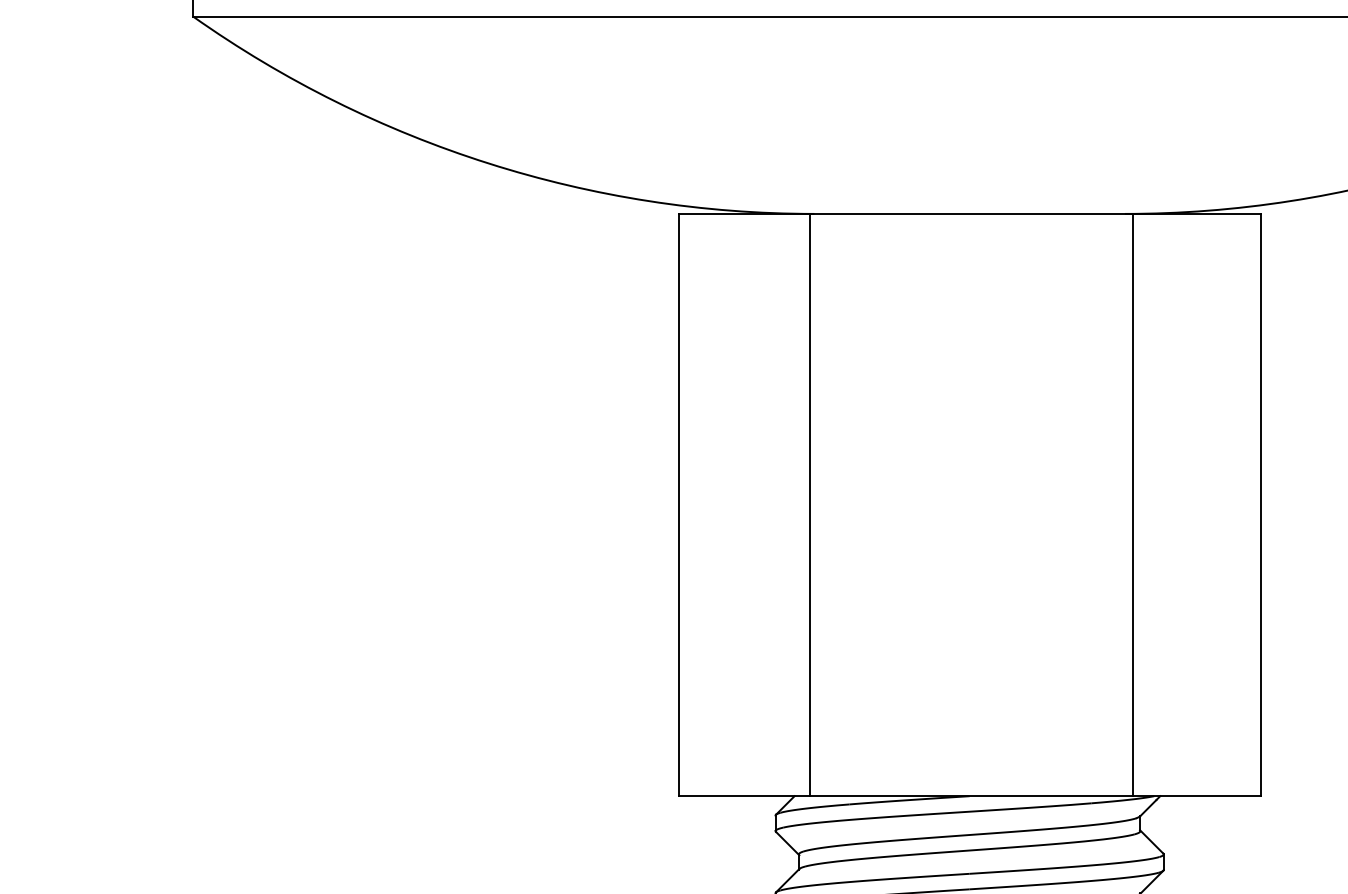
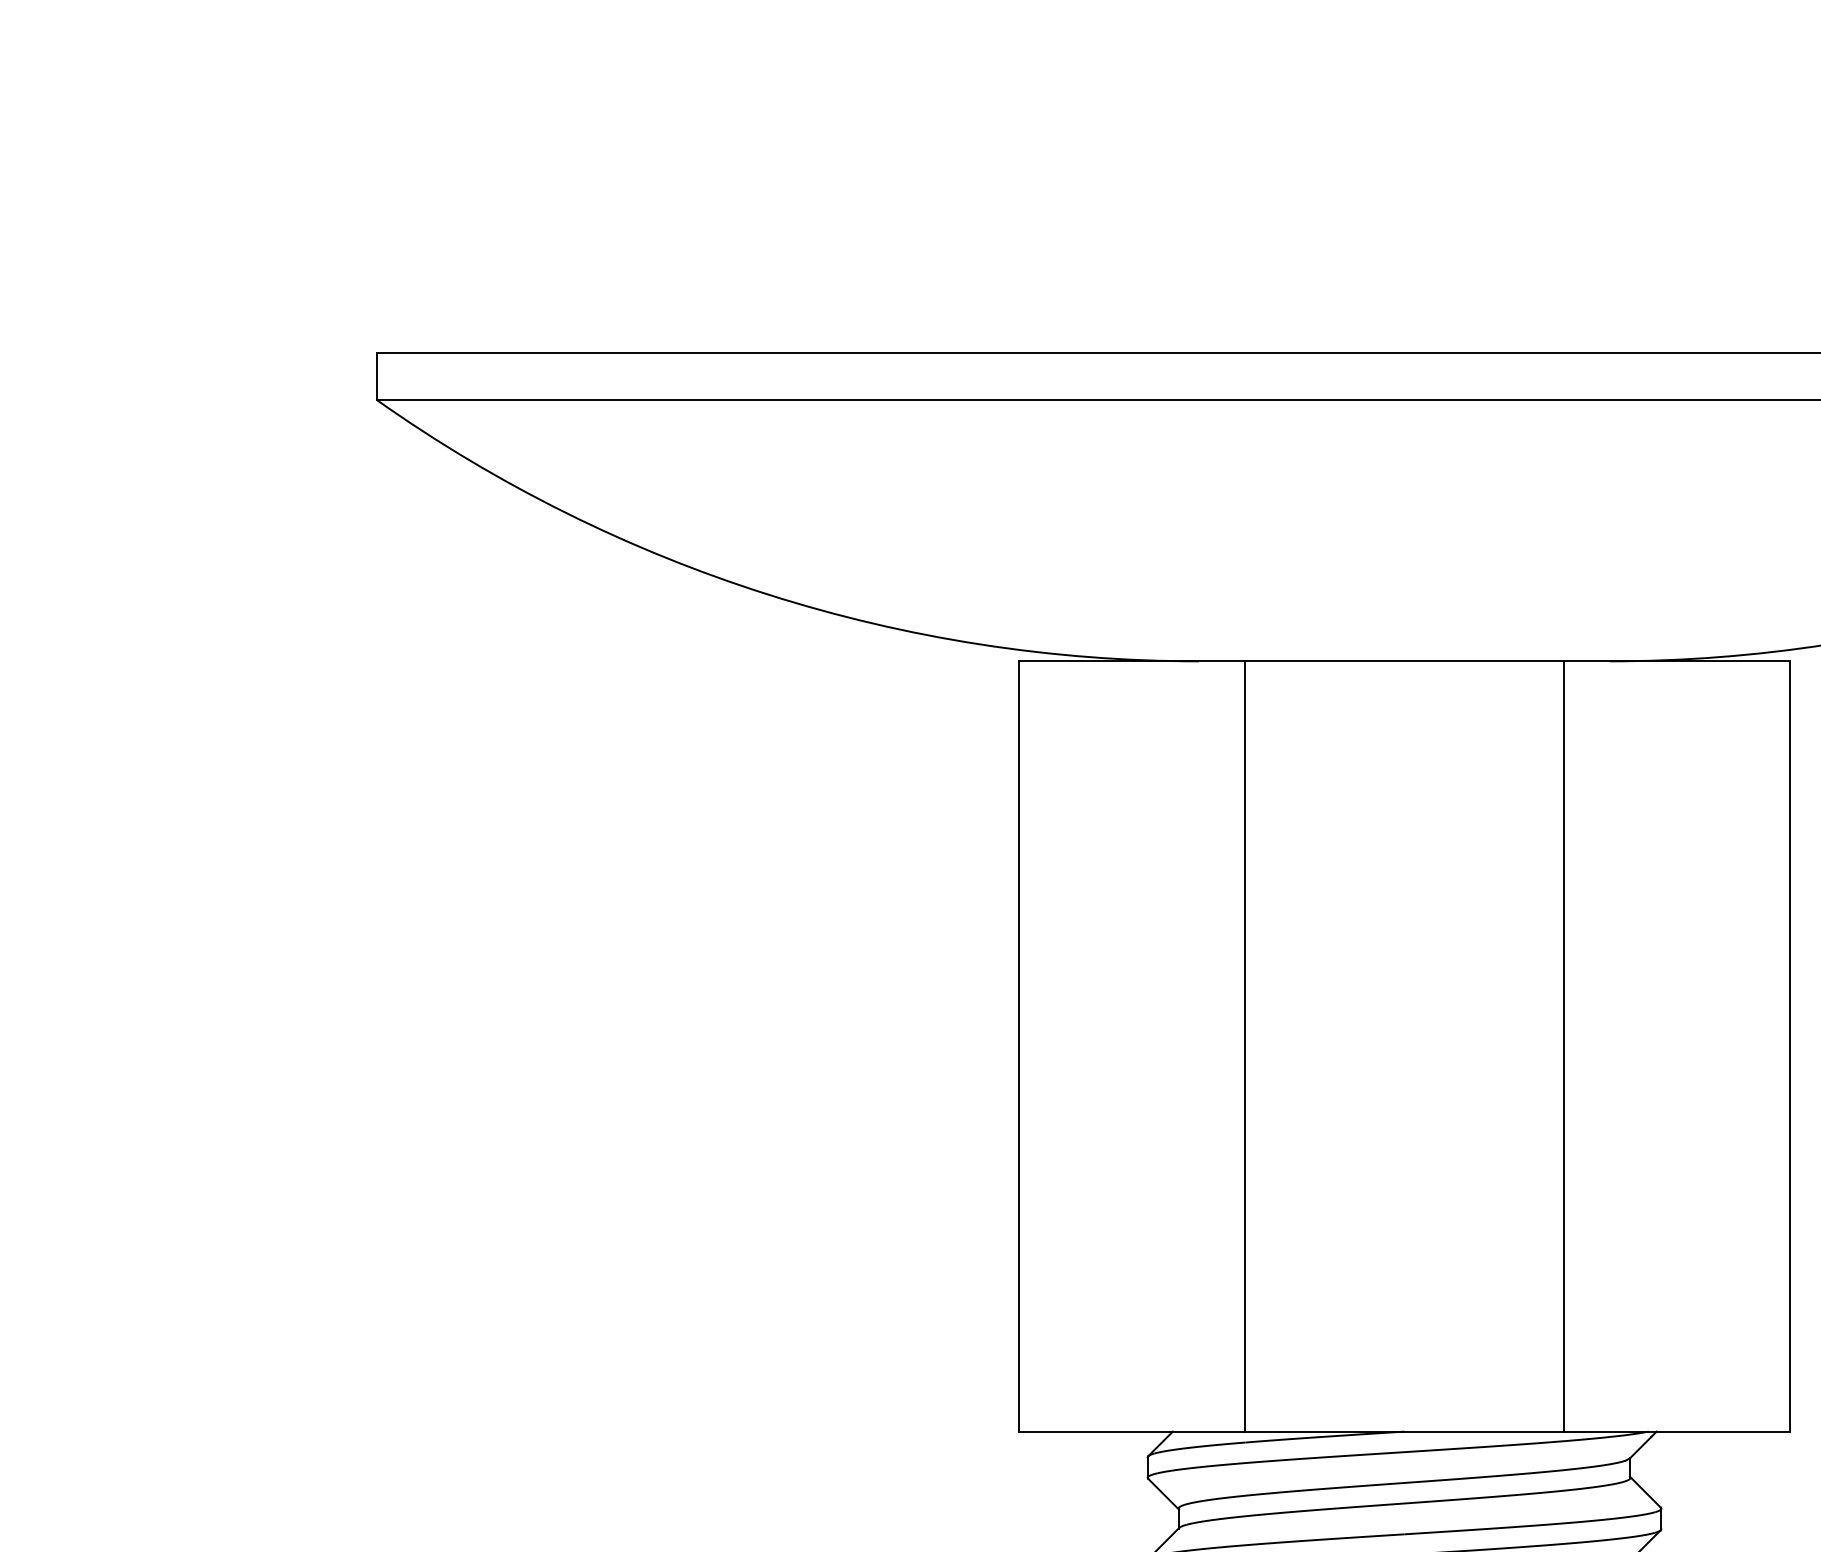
line: (809, 505) -> (1244, 1046), moved
line: (1132, 505) -> (1564, 1046), moved

